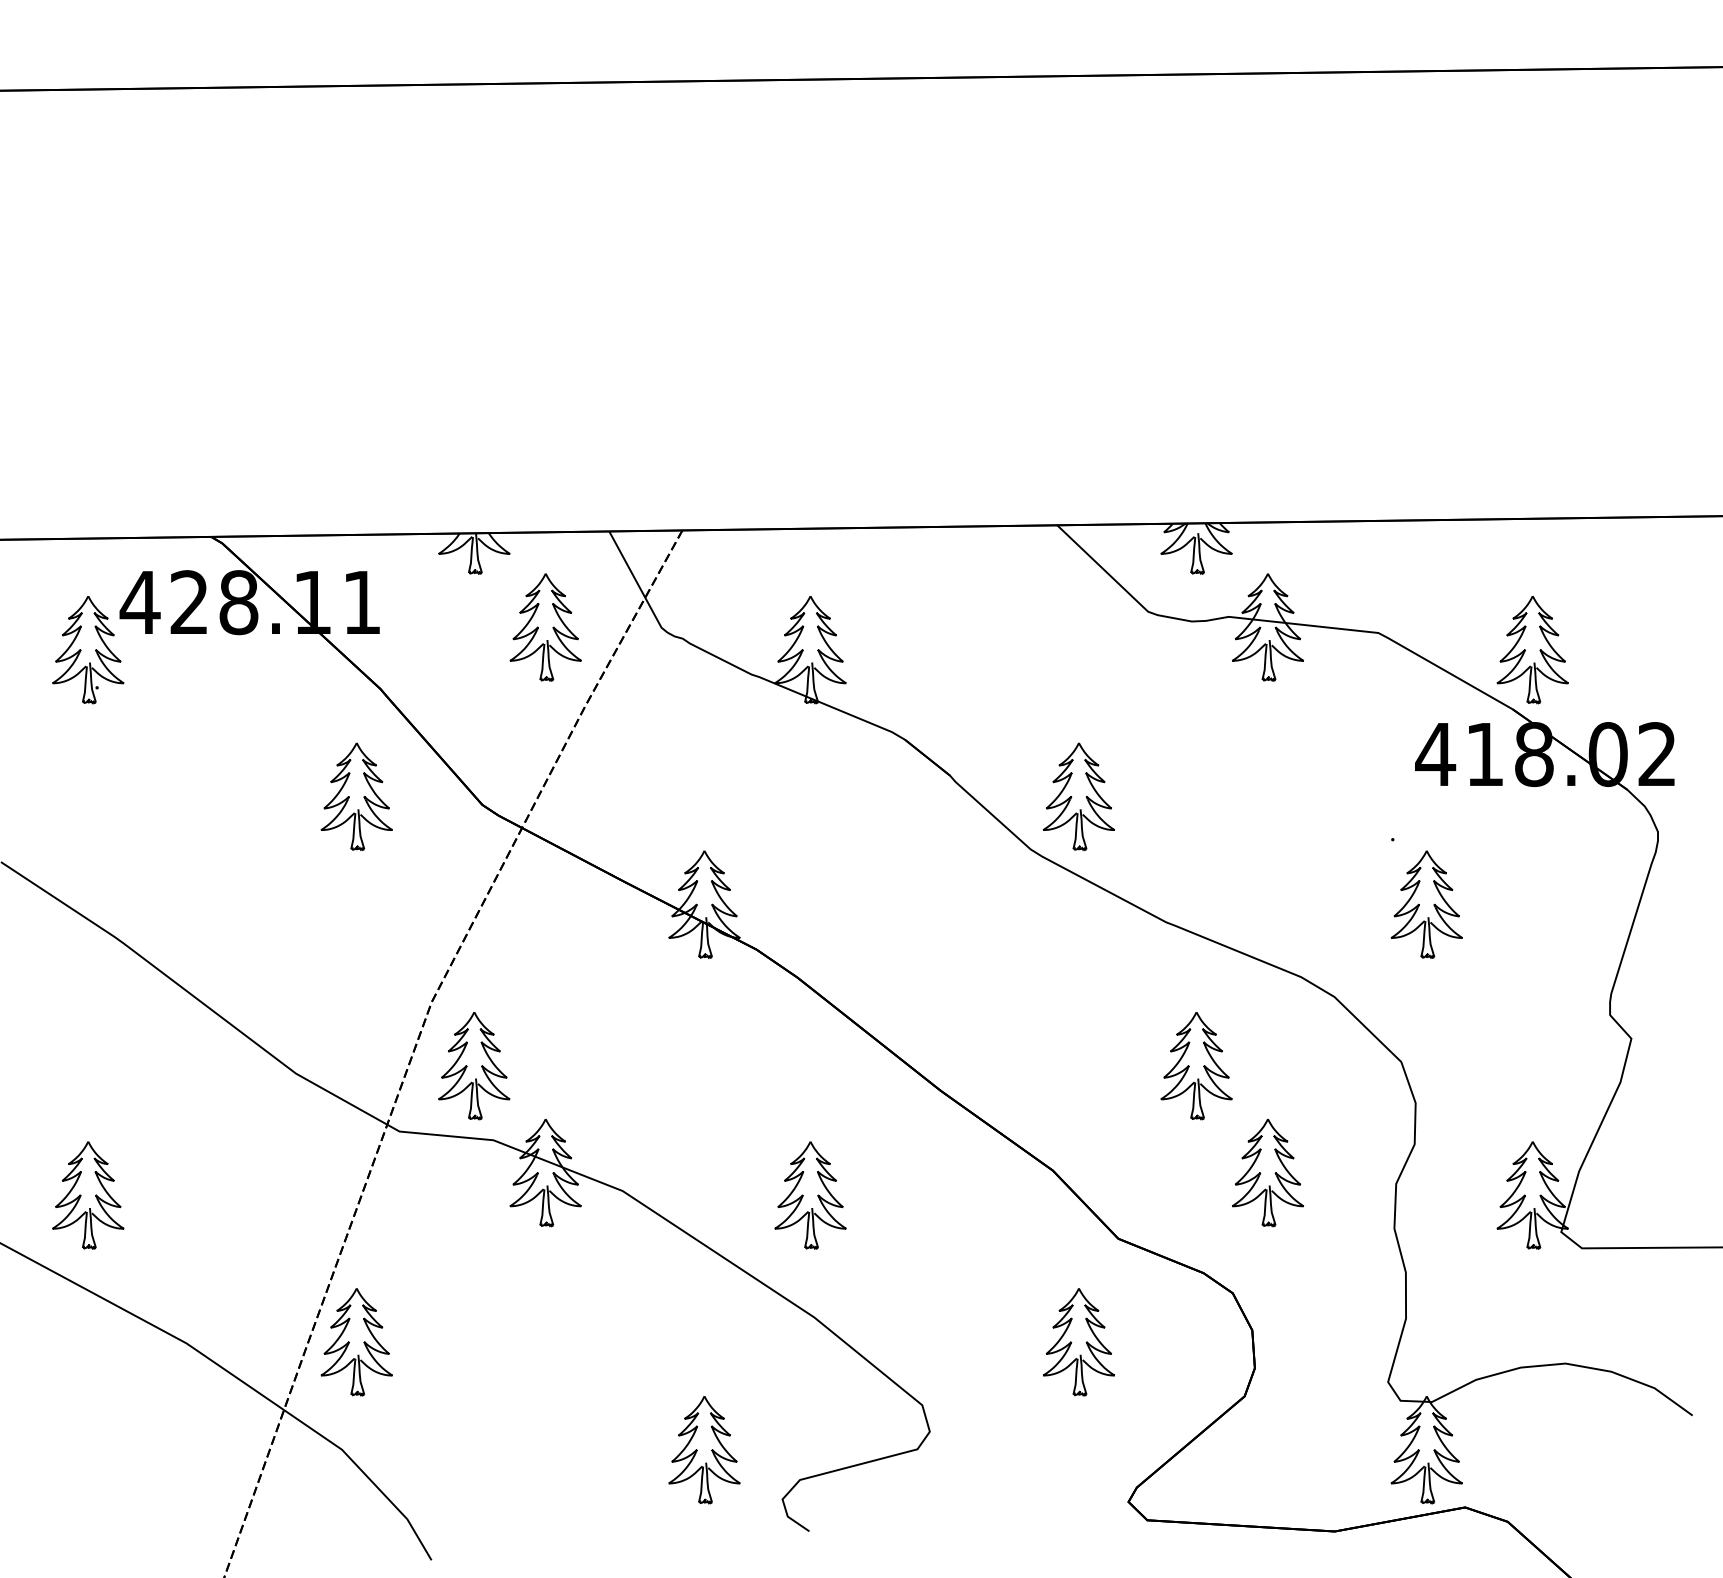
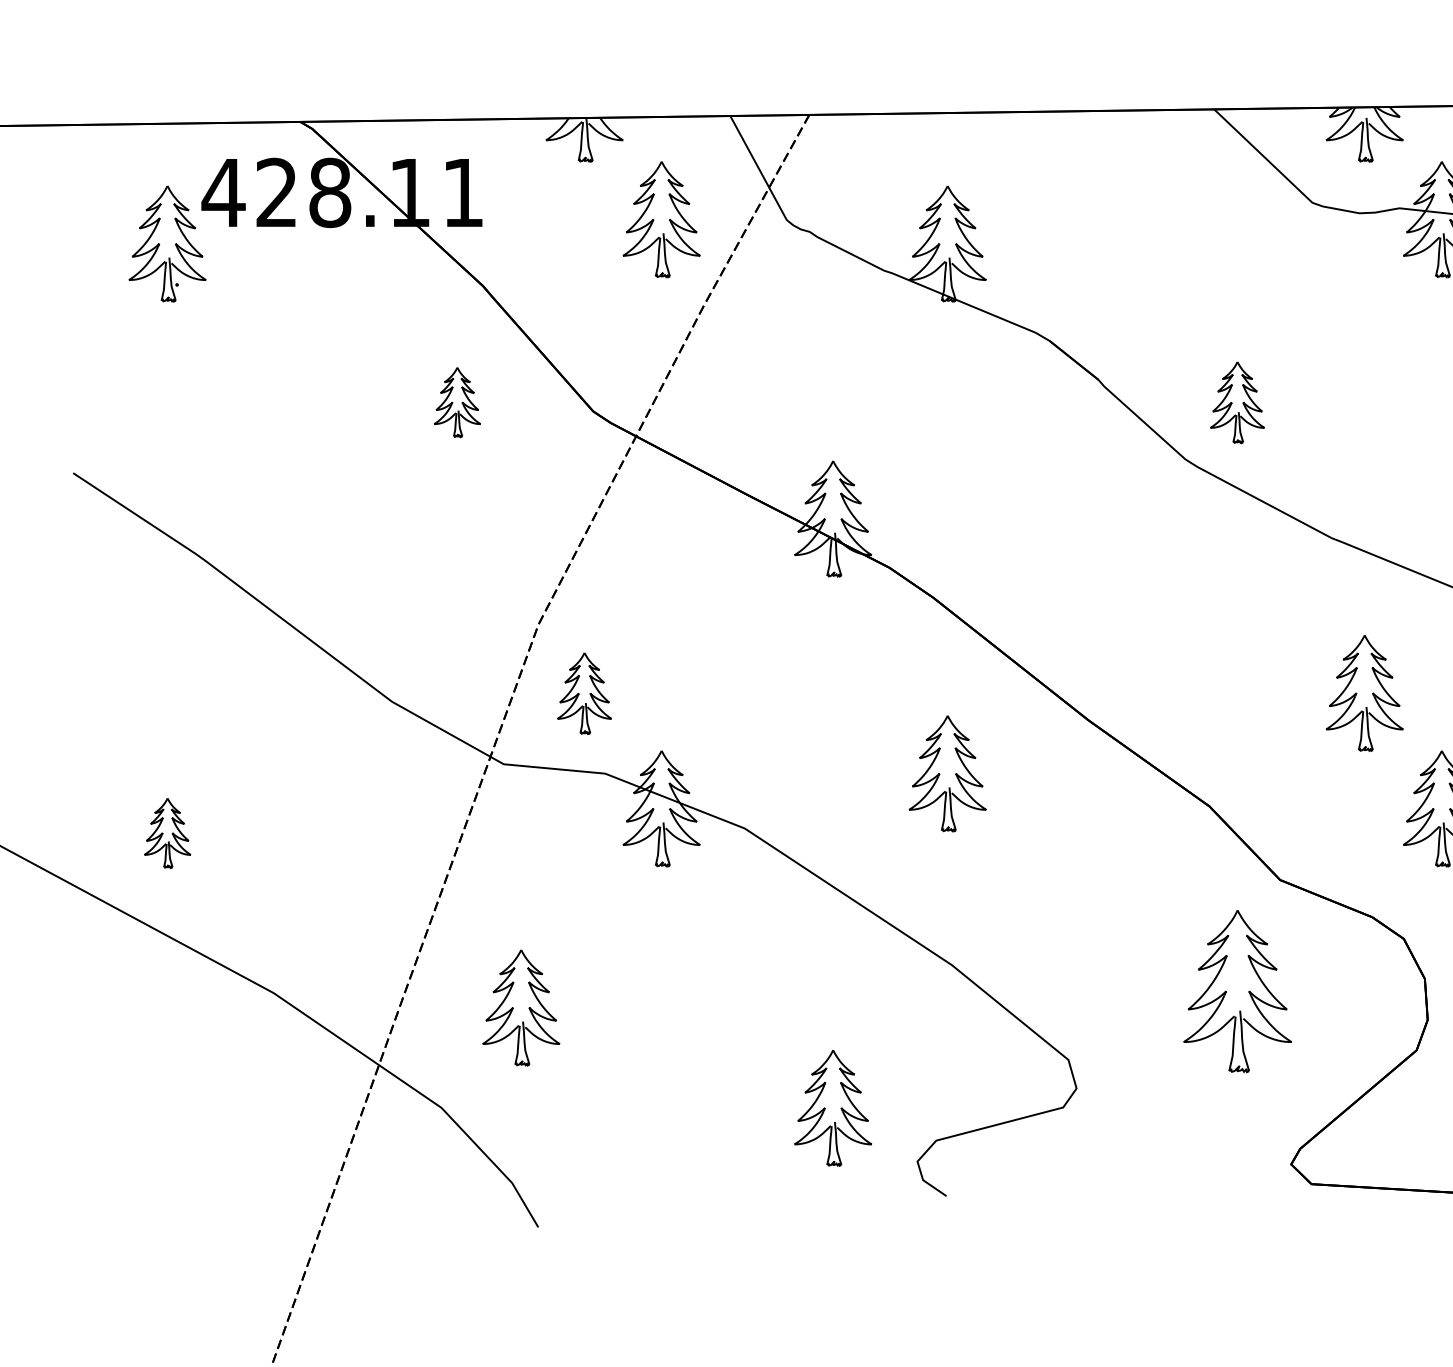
part: (356, 796) -> (457, 402), size x0.6
part: (1078, 796) -> (1237, 402), size x0.7
part: (474, 1066) -> (584, 693), size x0.7
part: (88, 1195) -> (167, 833), size x0.6
part: (810, 1195) -> (947, 773), moved
part: (356, 1342) -> (521, 1008), moved
part: (1078, 1342) -> (1237, 992), size x1.4

